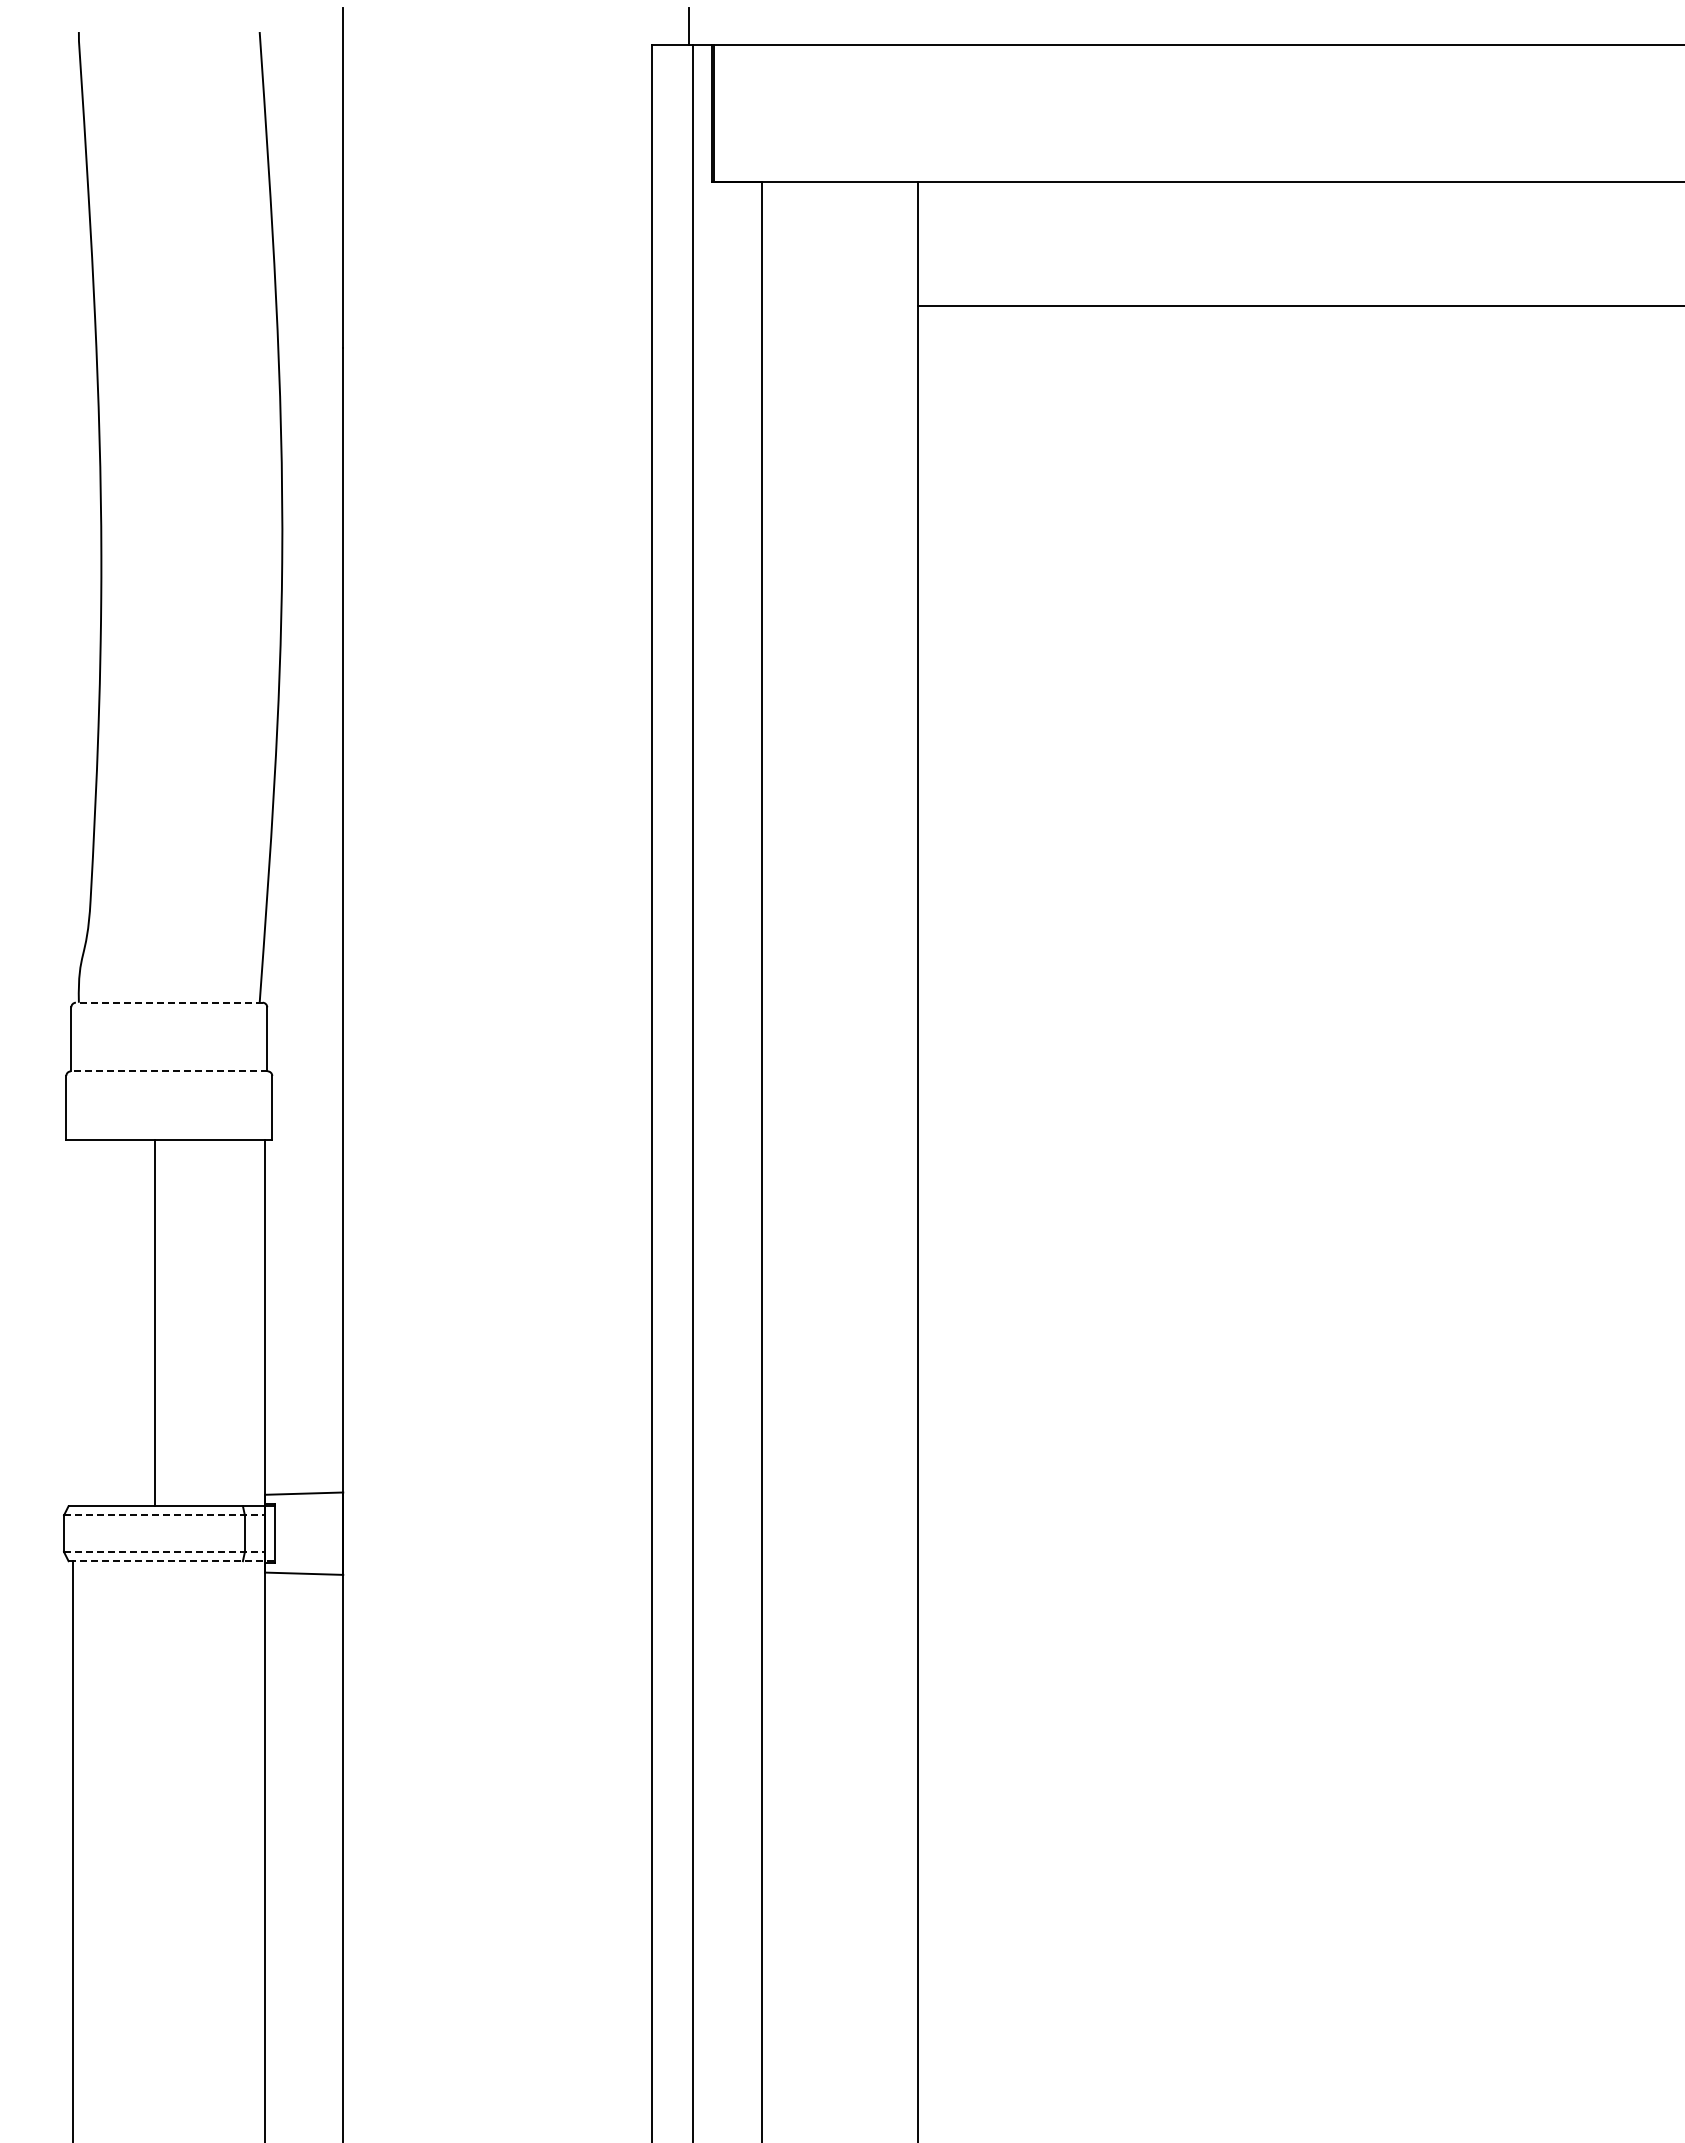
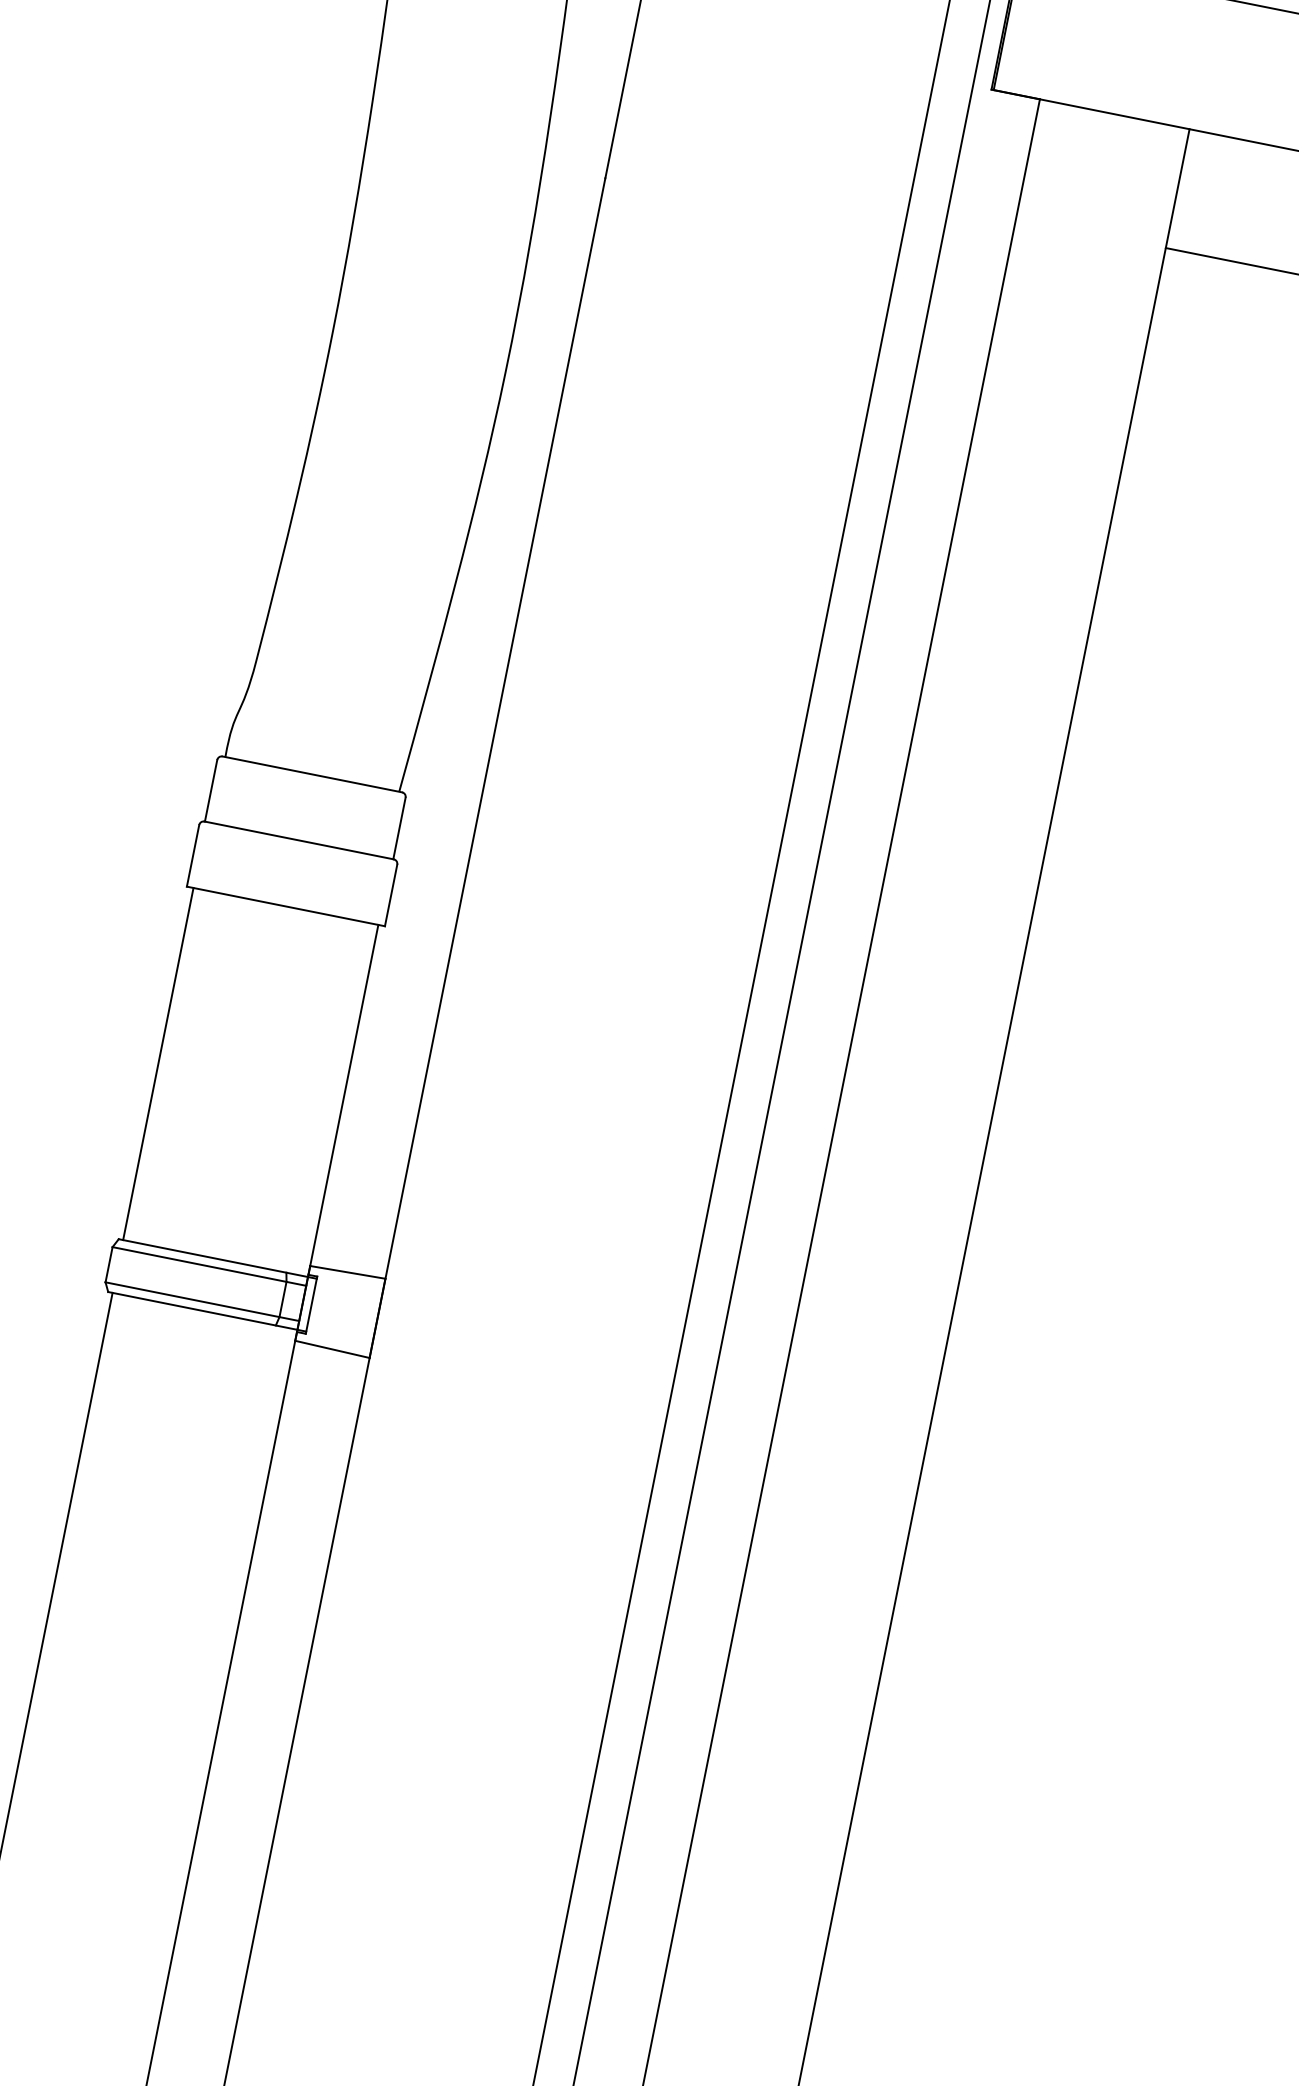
line: (168, 1002) -> (311, 774), dashed -> solid
line: (168, 1071) -> (298, 840), dashed -> solid
line: (155, 1323) -> (158, 1064), moved
line: (164, 1515) -> (209, 1266), dashed -> solid
line: (164, 1552) -> (202, 1302), dashed -> solid
line: (171, 1561) -> (207, 1312), dashed -> solid

